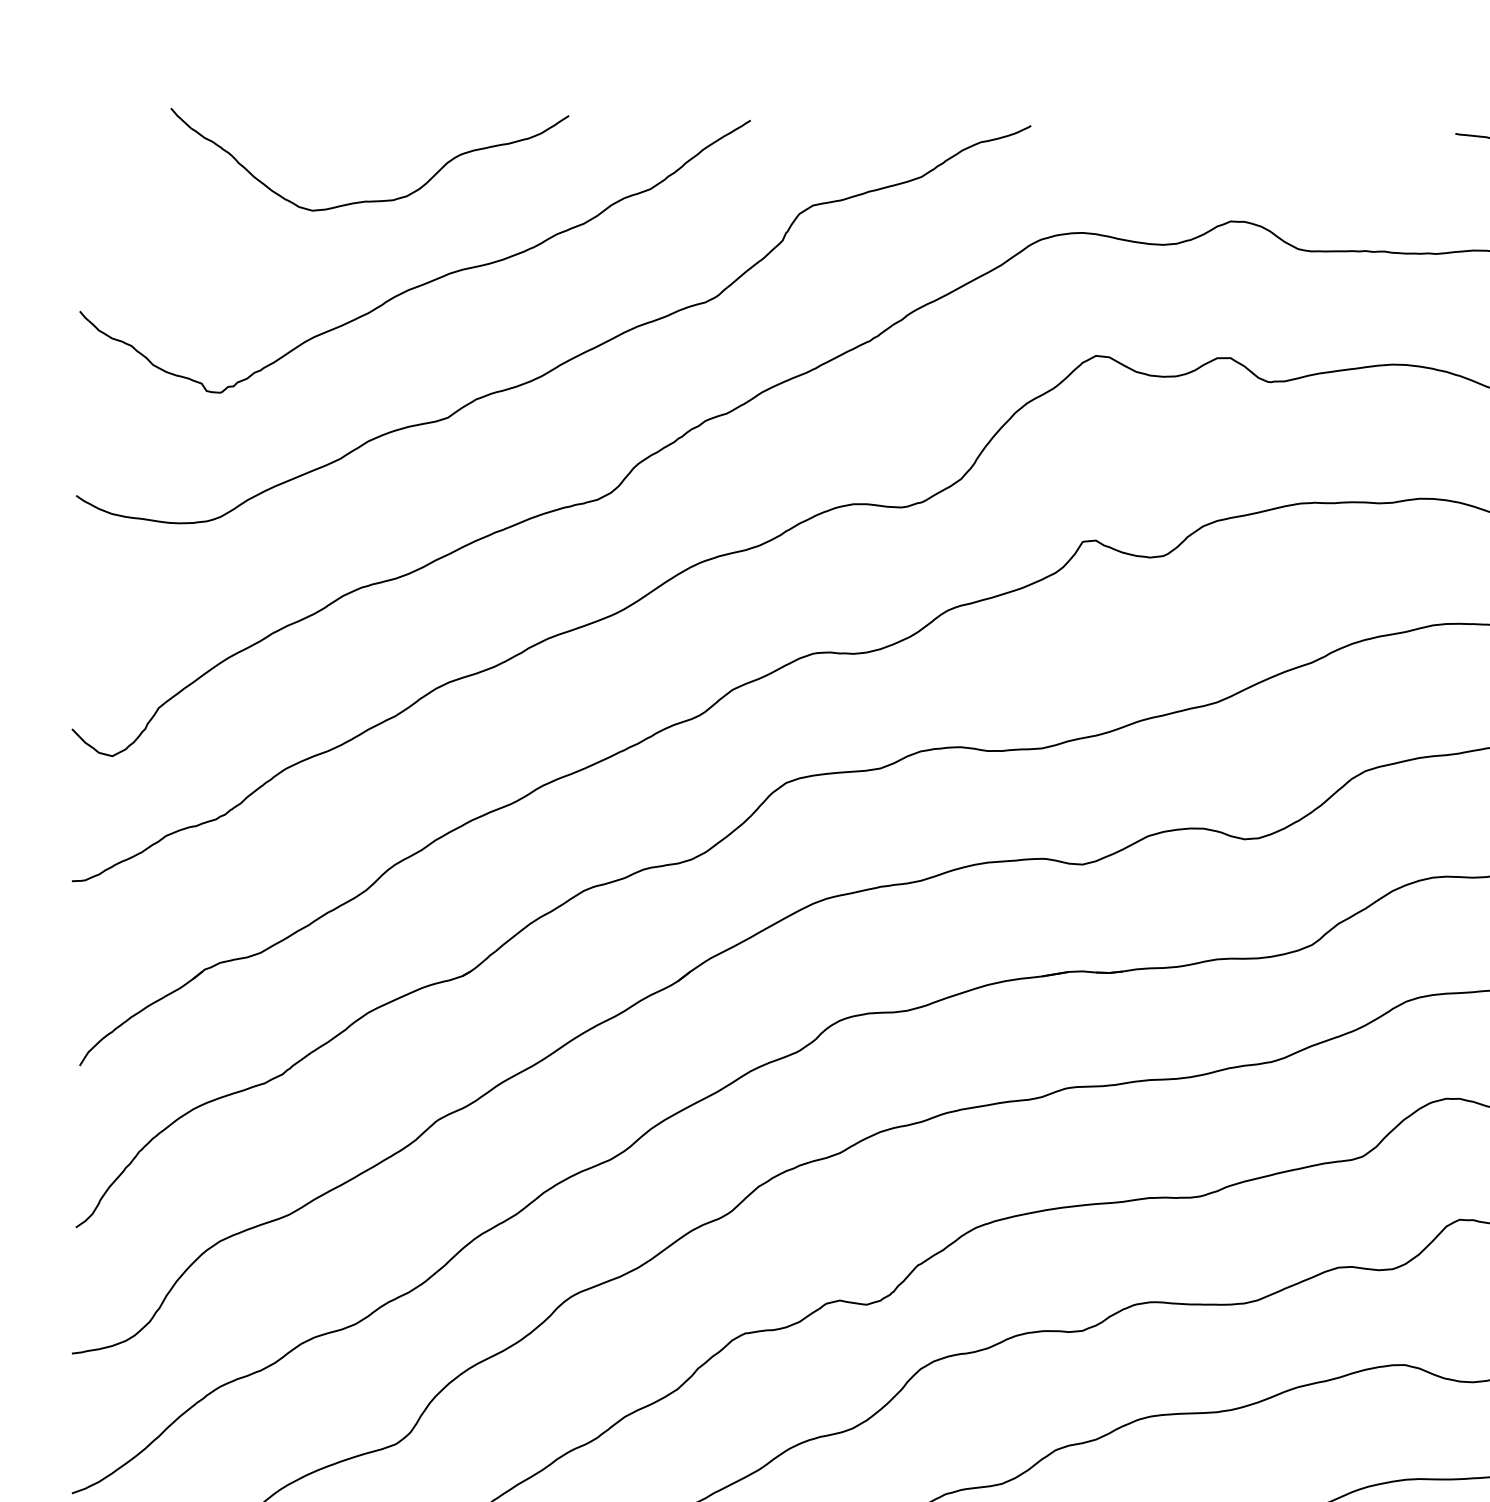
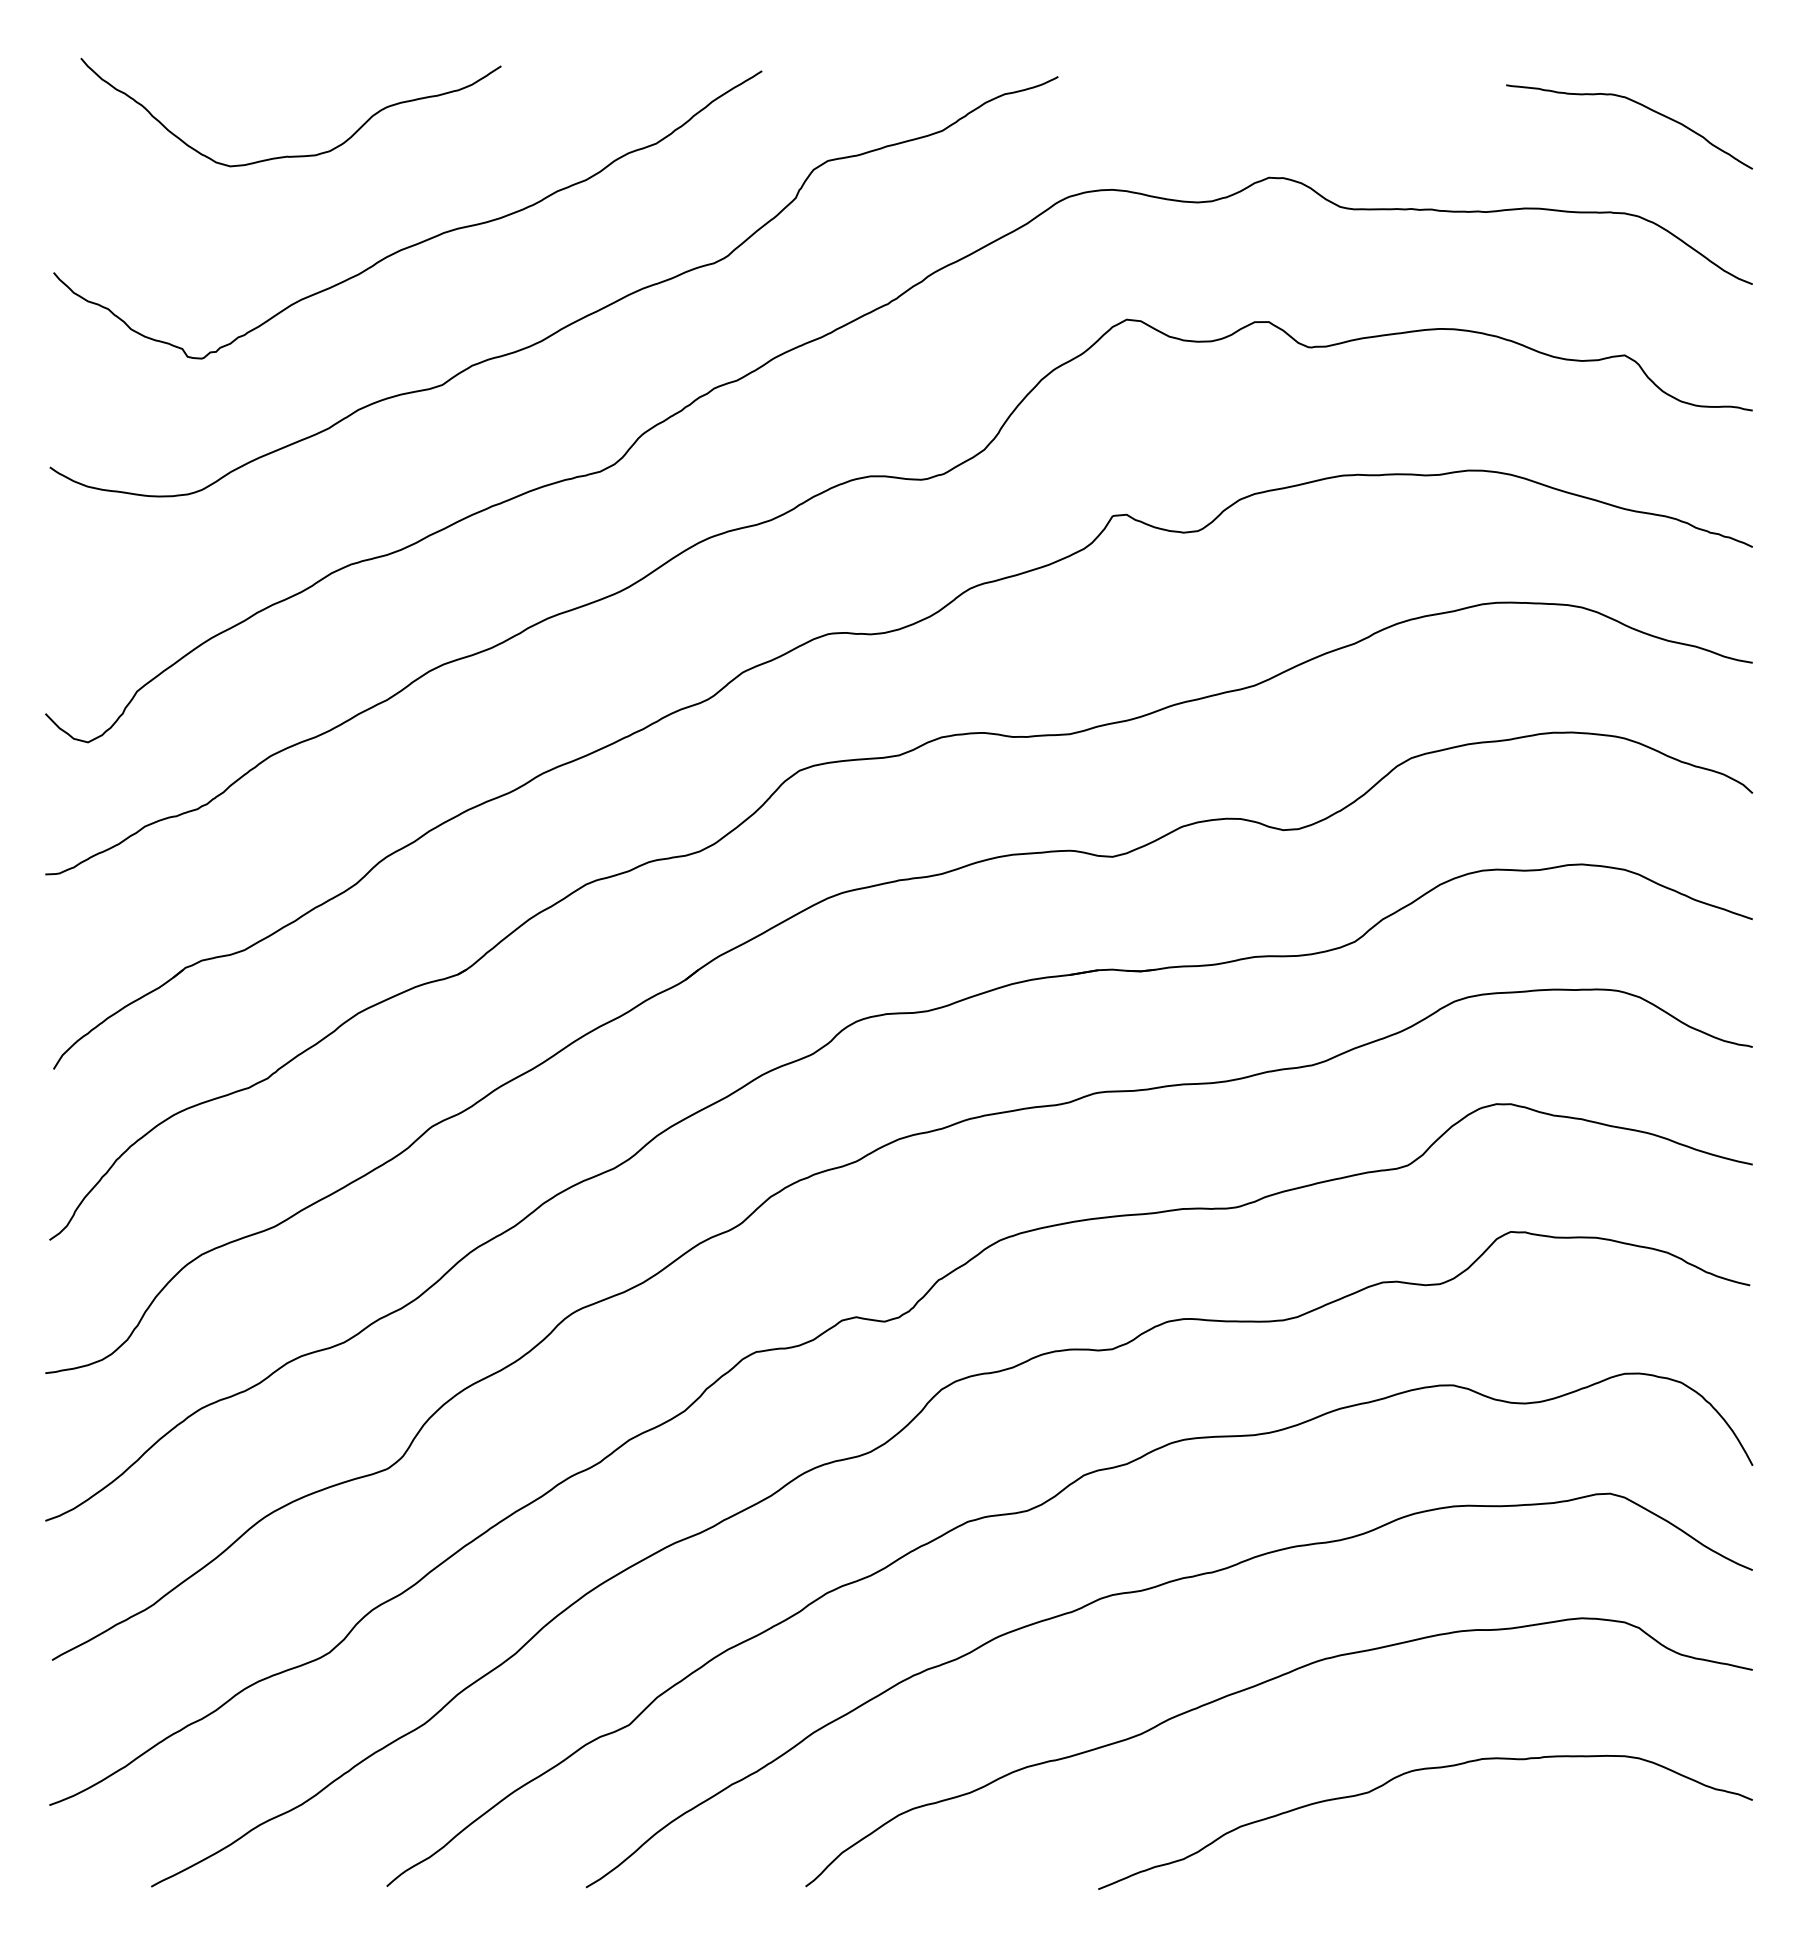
curve: (369, 200) -> (290, 155), moved

